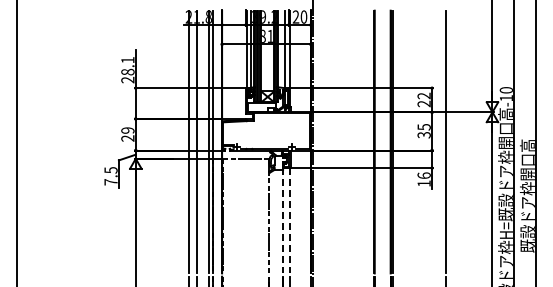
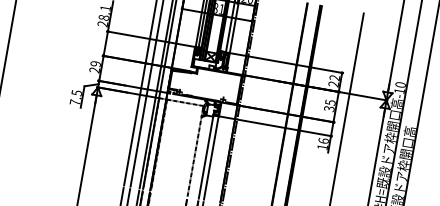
line: (283, 220) -> (206, 156), dashed -> solid
line: (289, 220) -> (211, 157), dashed -> solid

